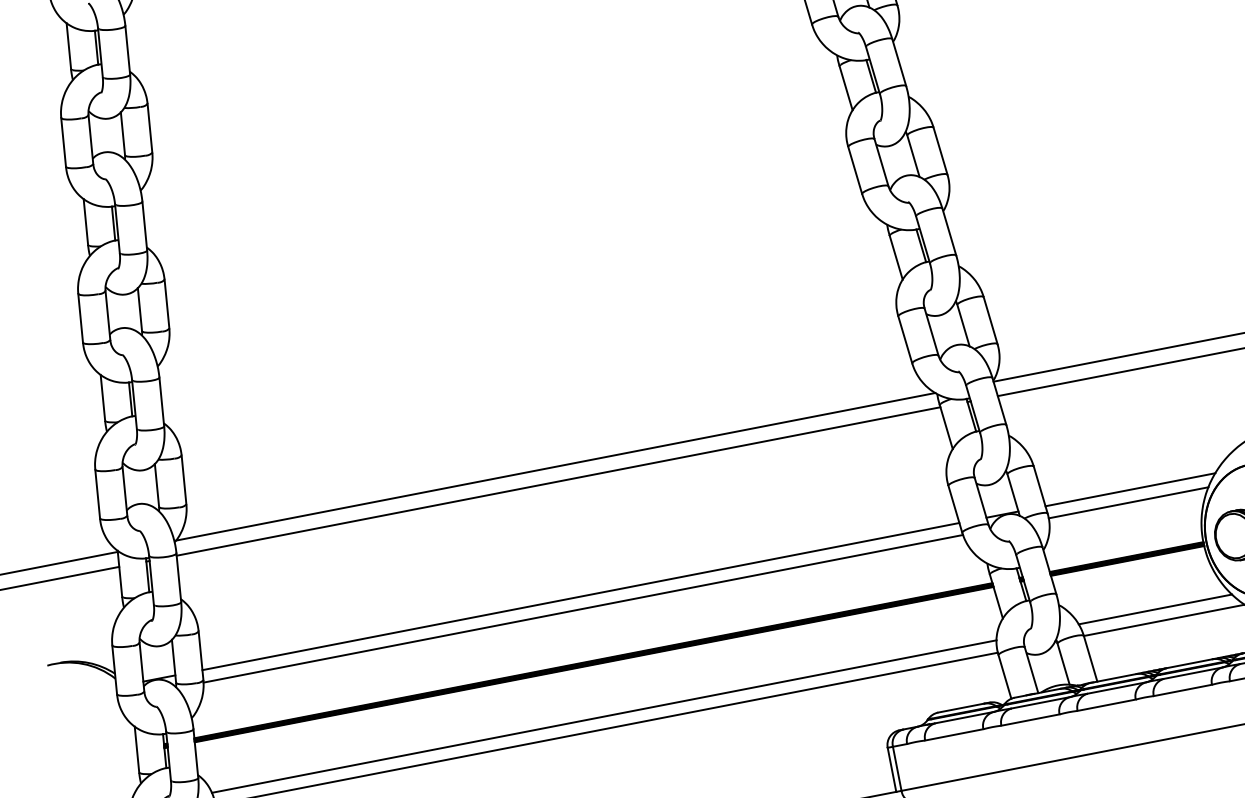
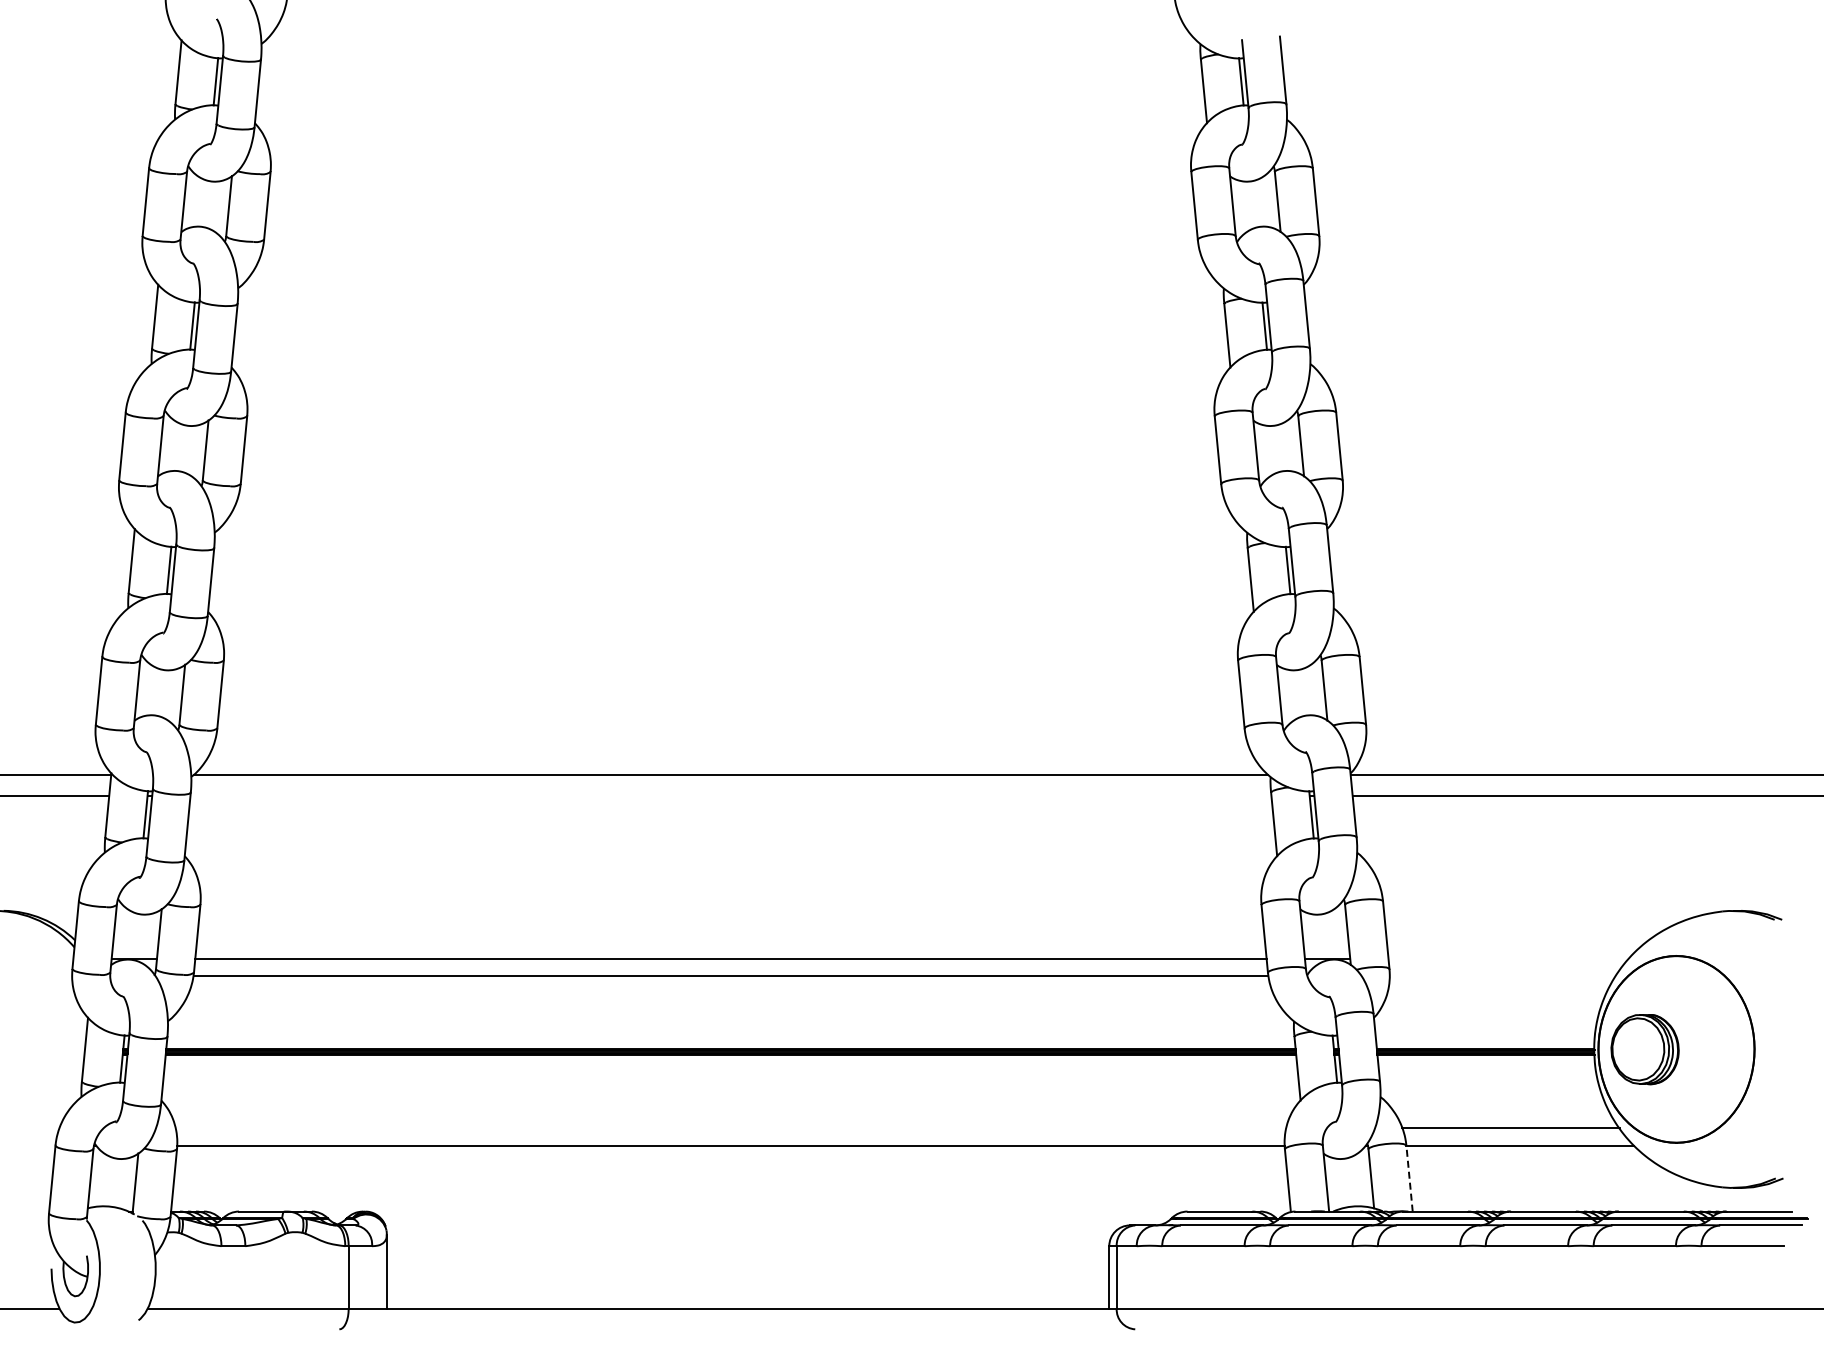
line: (558, 481) -> (730, 795), removed
line: (1130, 489) -> (1508, 958), removed
line: (1128, 502) -> (1502, 975), removed
line: (1090, 658) -> (1409, 1178), solid -> dashed
line: (603, 716) -> (730, 1128), removed

